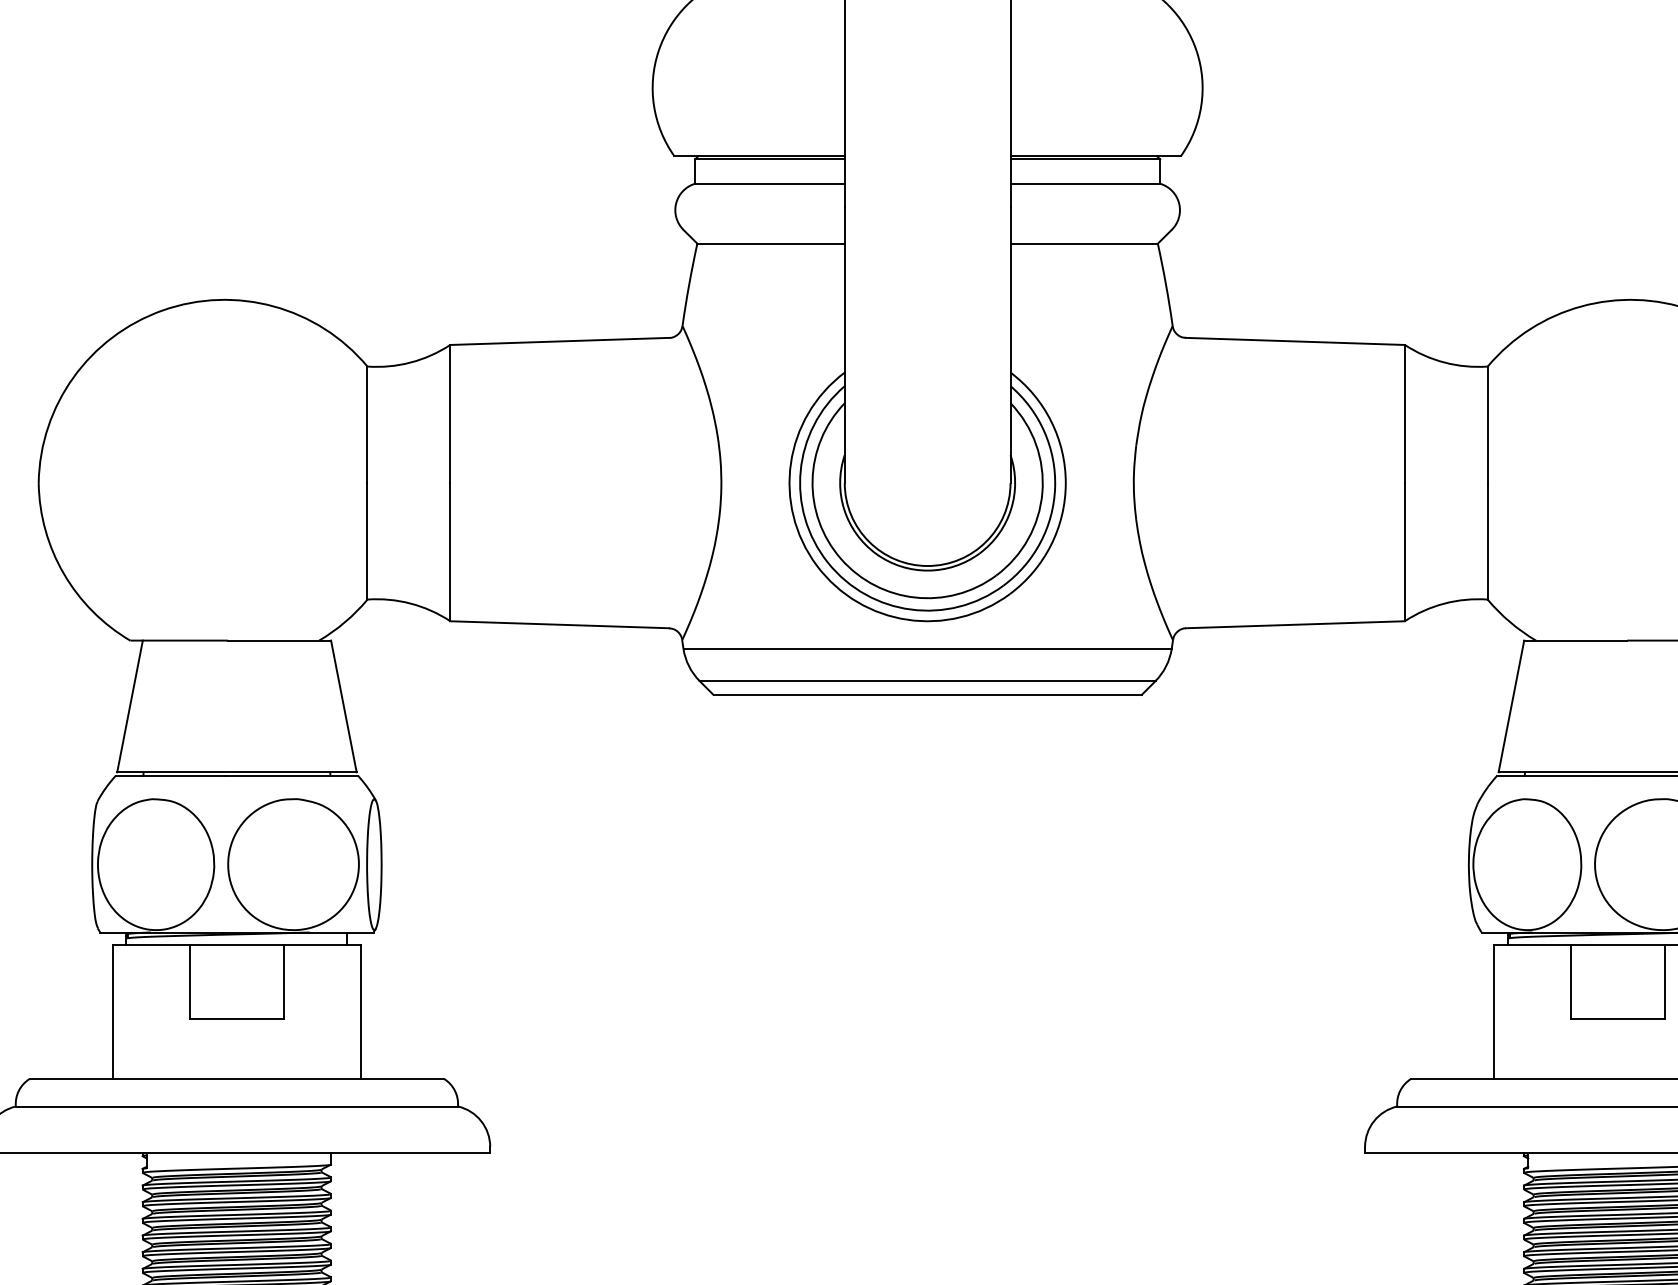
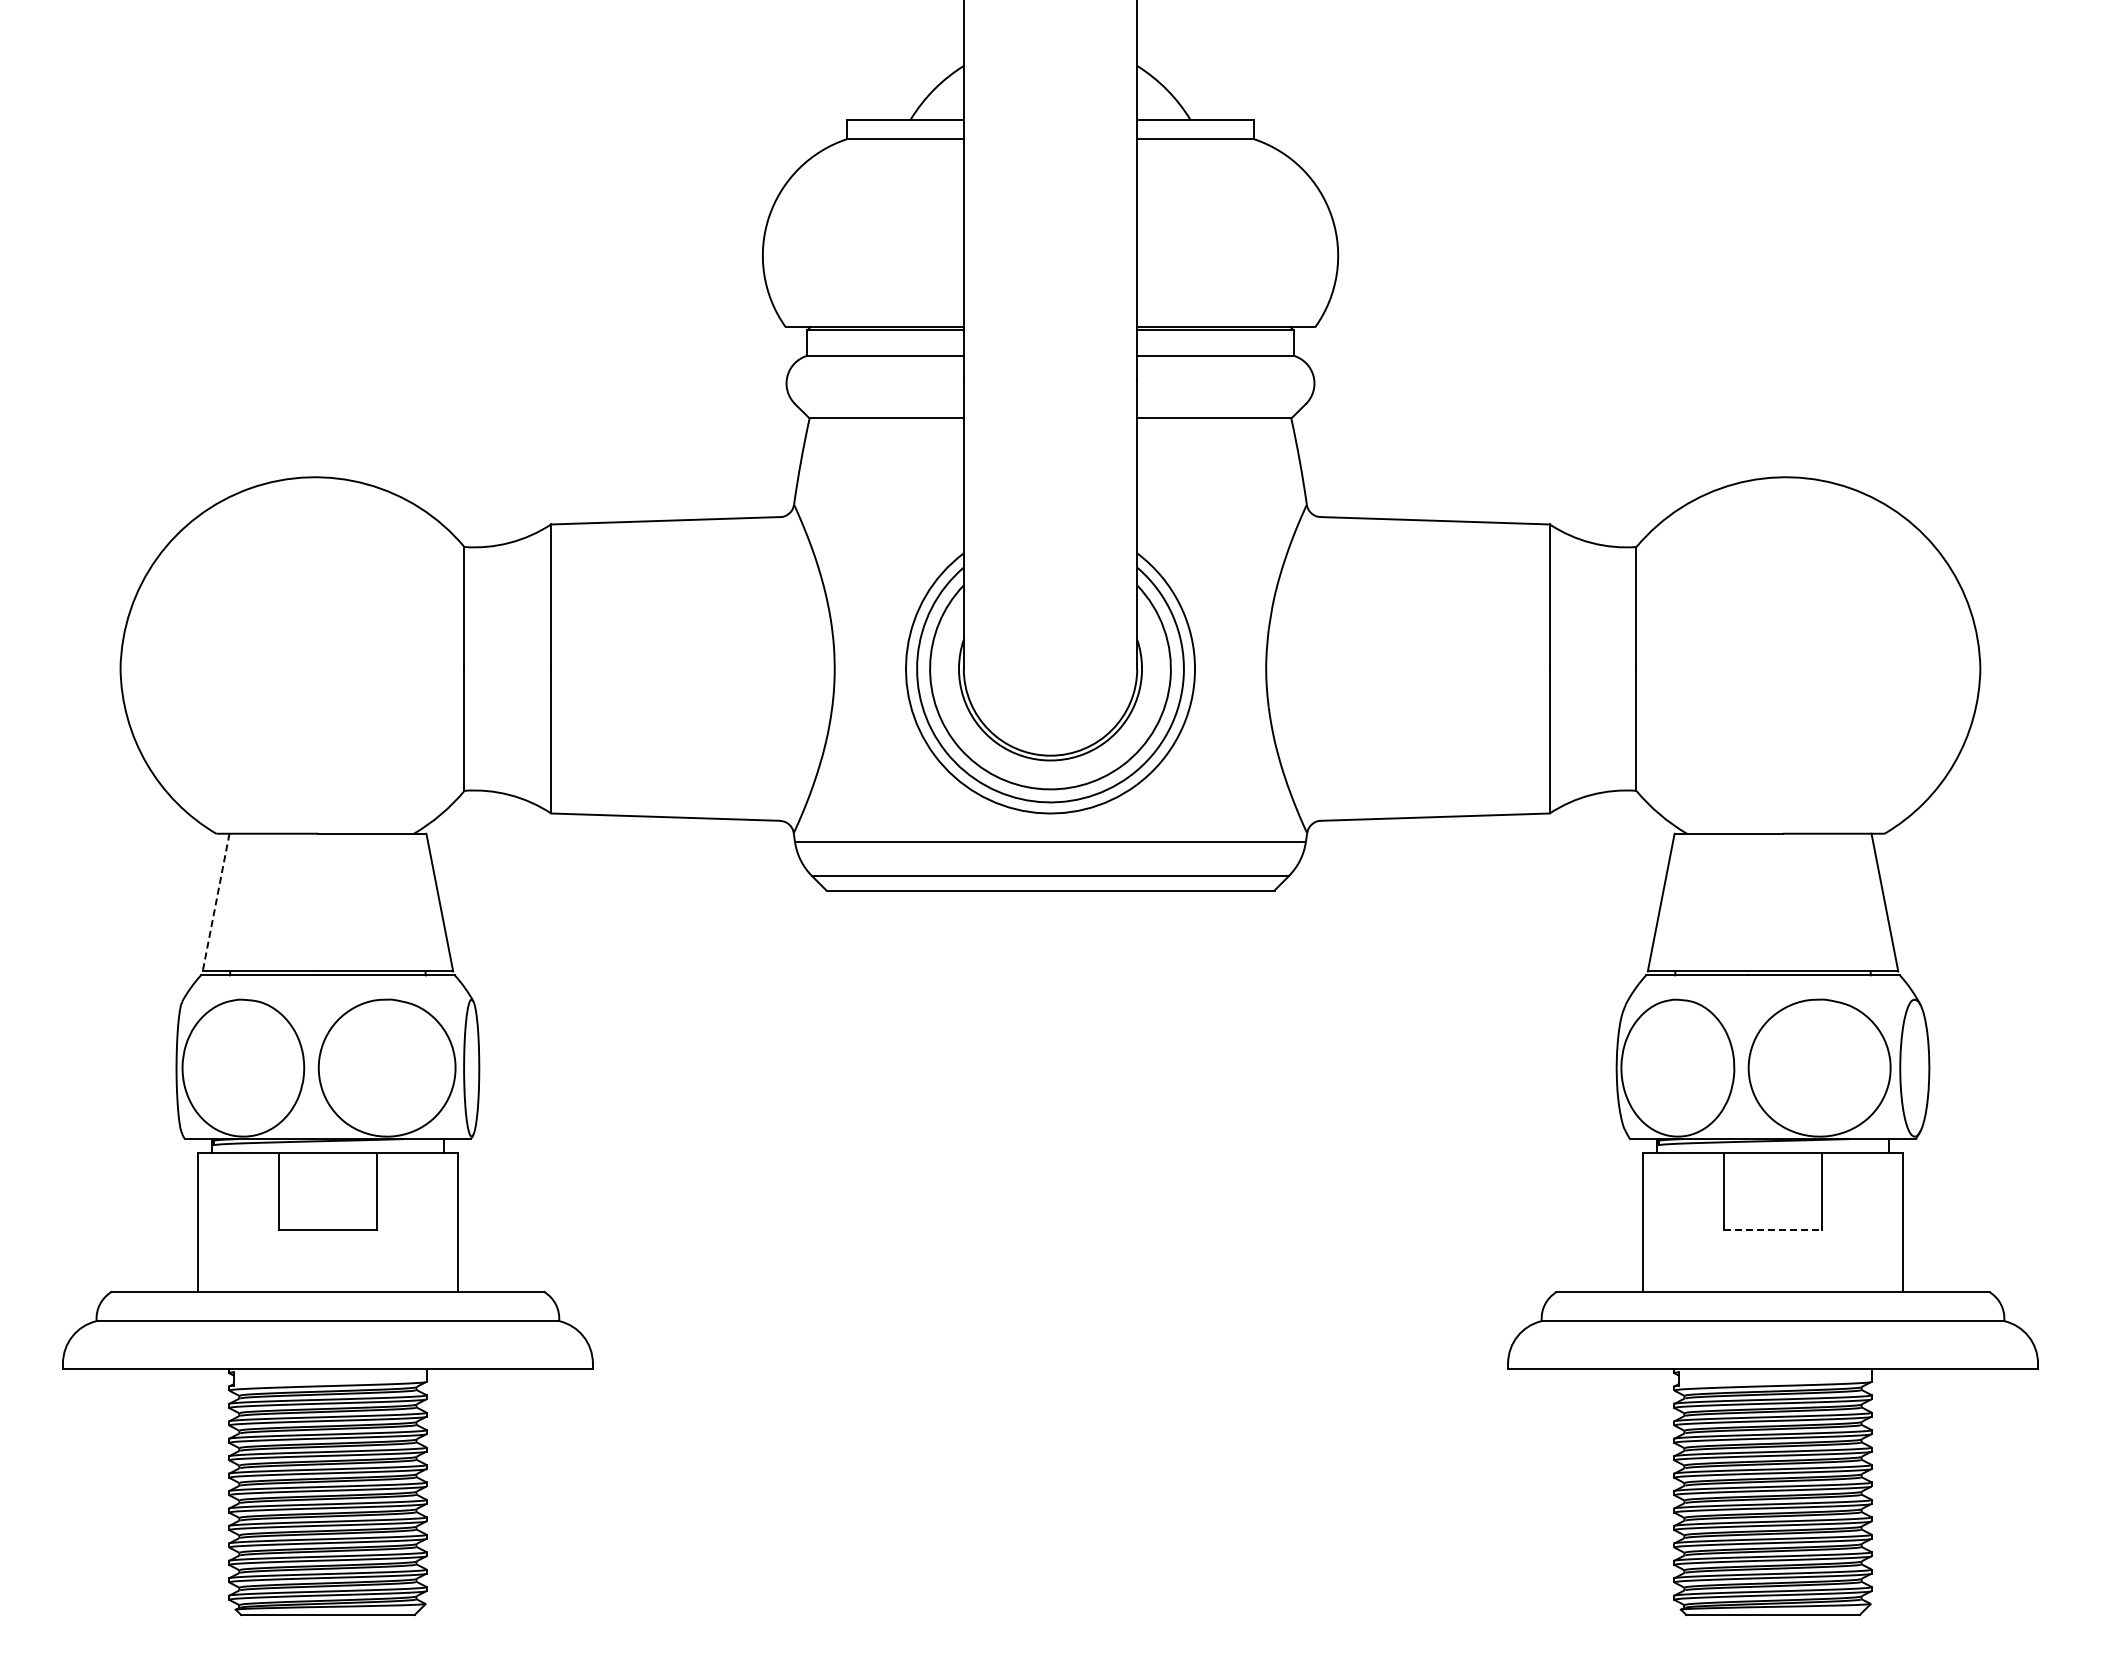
line: (130, 707) -> (216, 903), solid -> dashed
line: (1618, 1018) -> (1773, 1229), solid -> dashed

